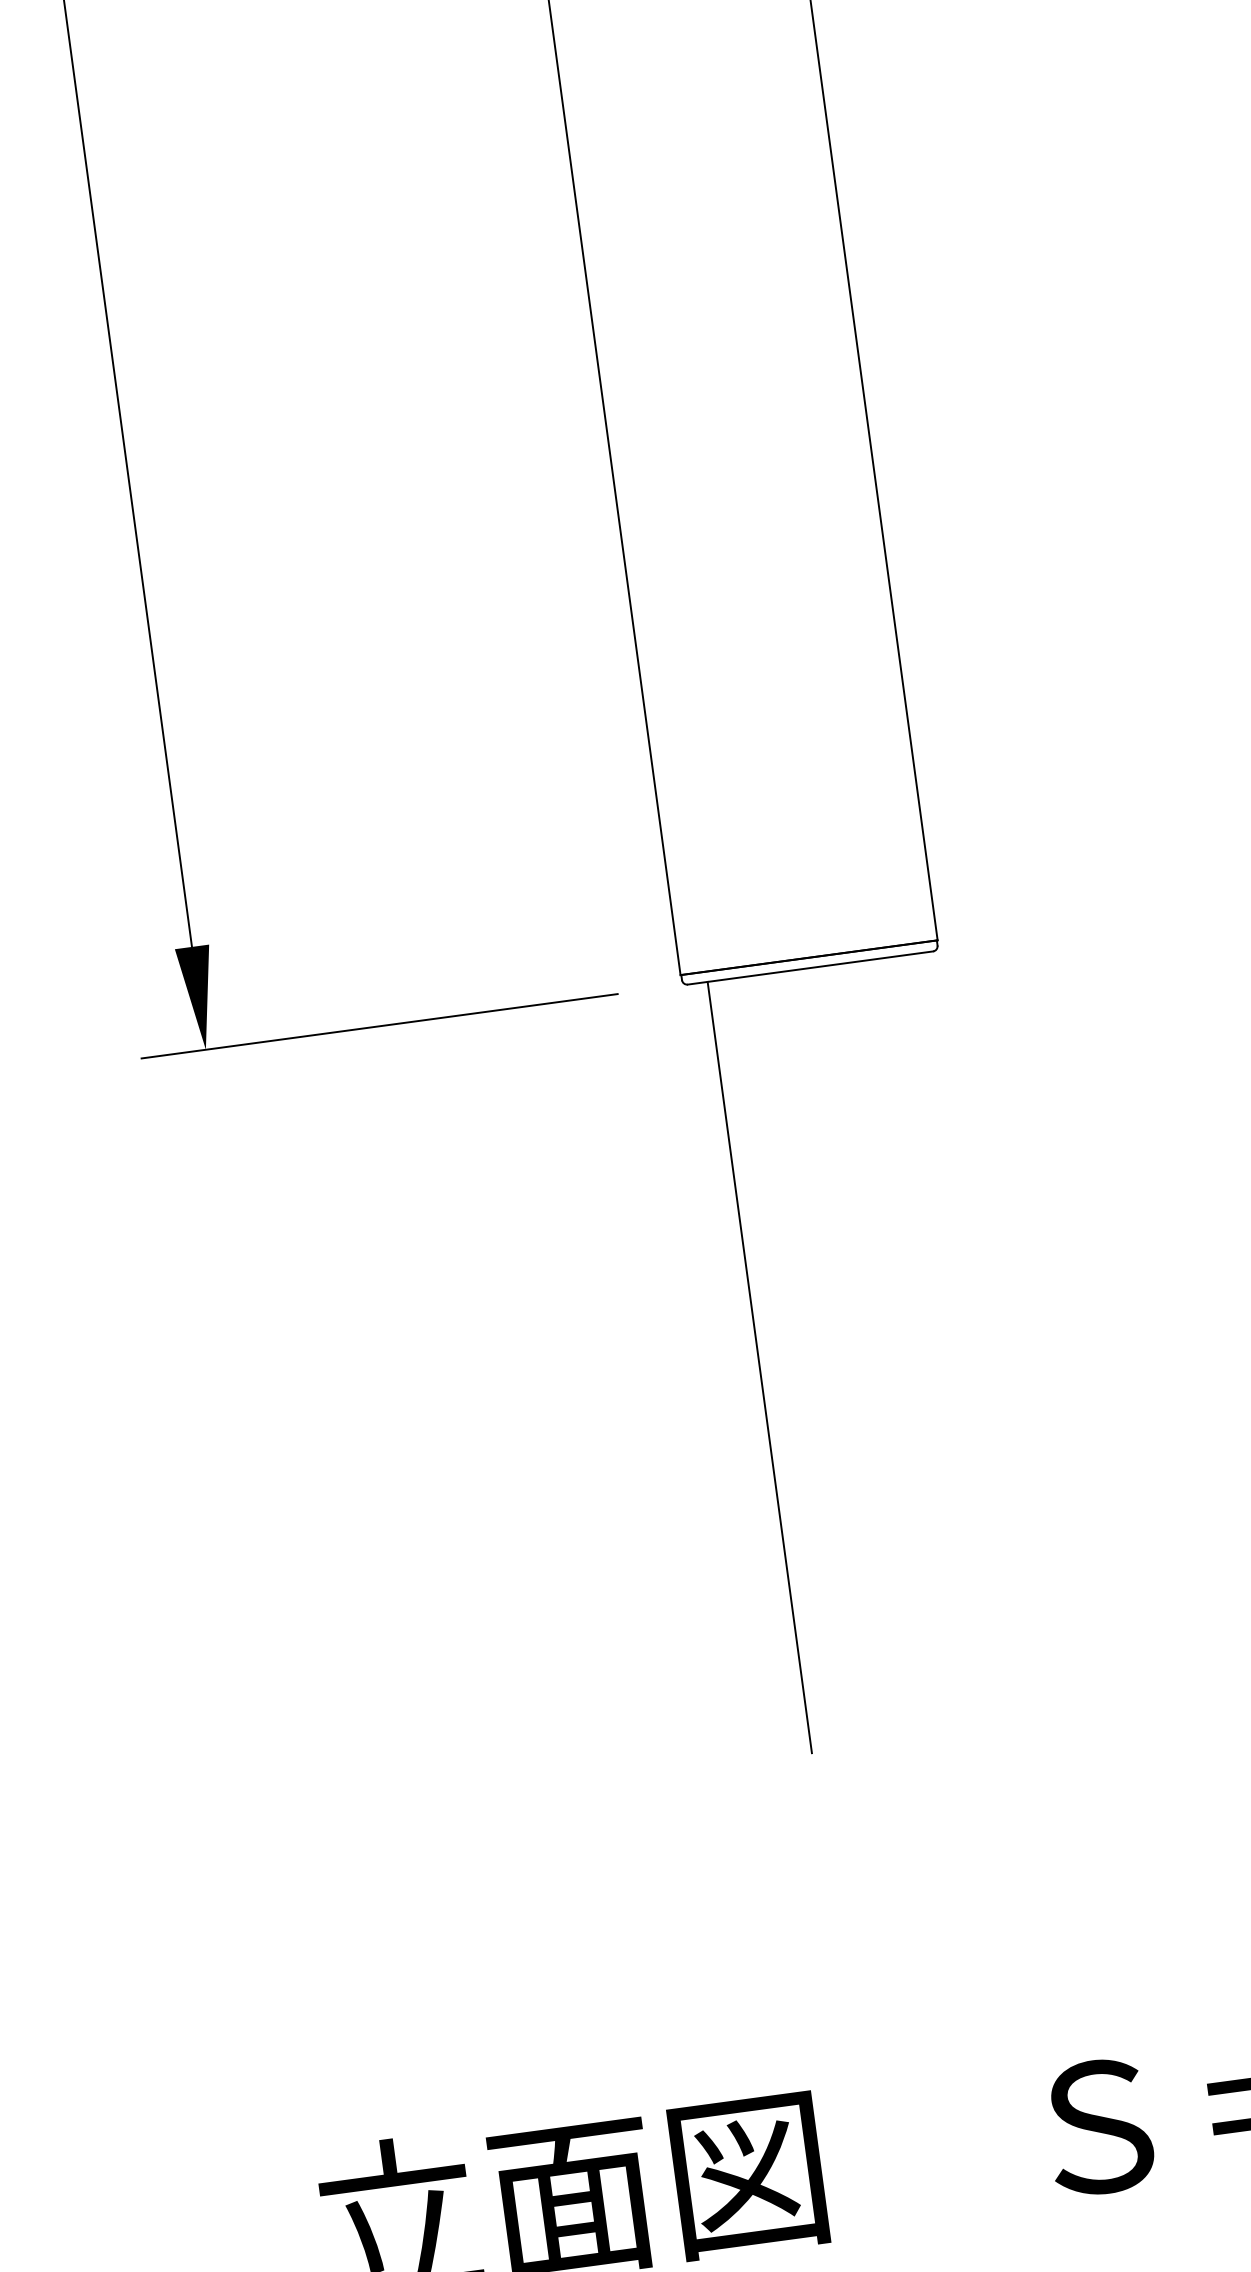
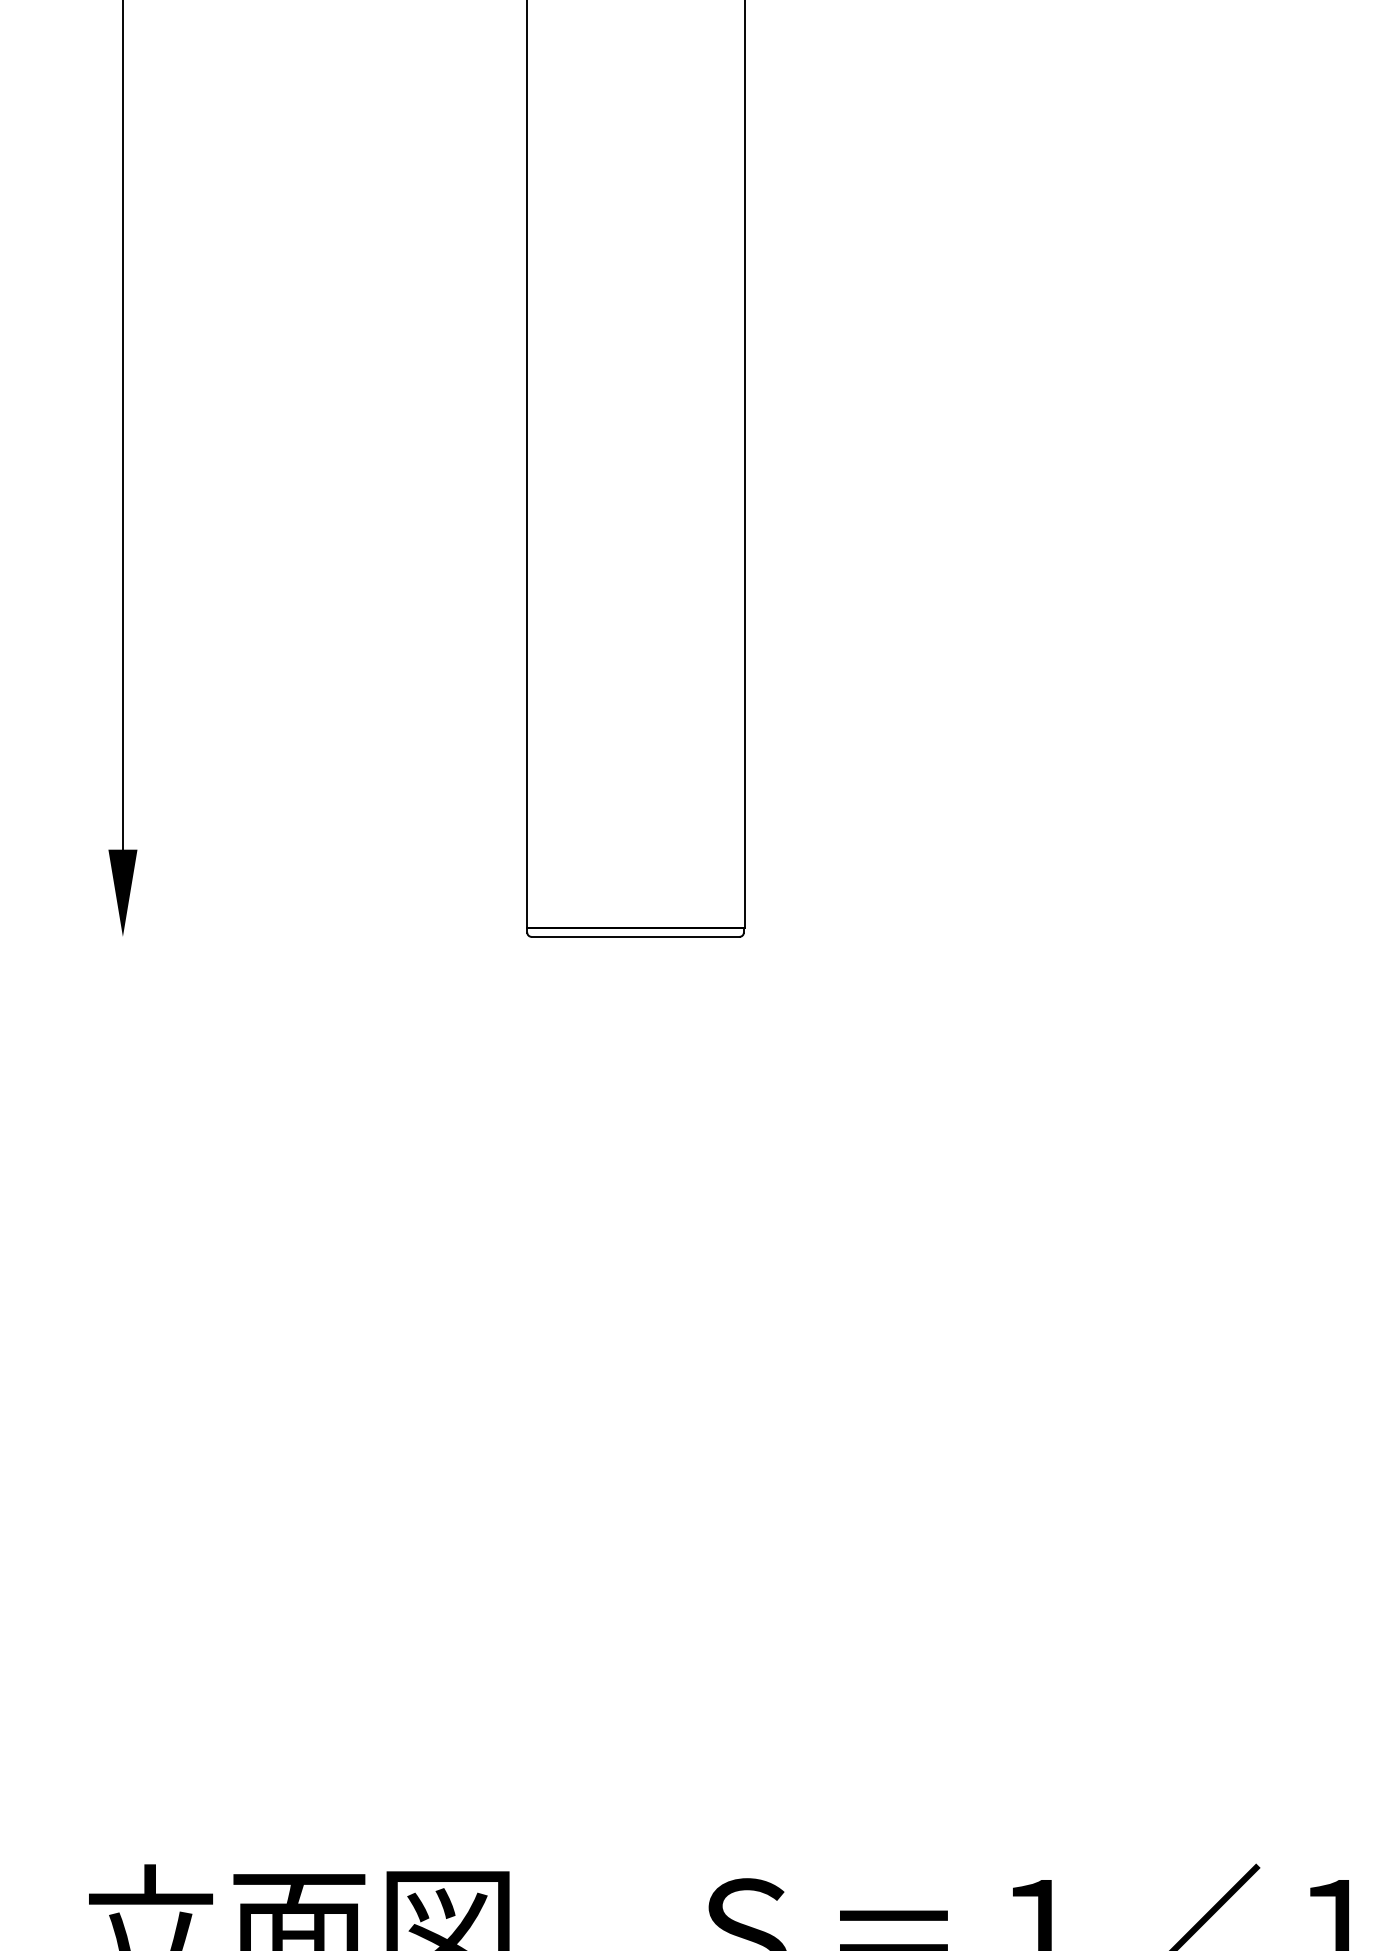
line: (379, 1025) -> (270, 936), removed
line: (759, 1367) -> (548, 1263), removed

